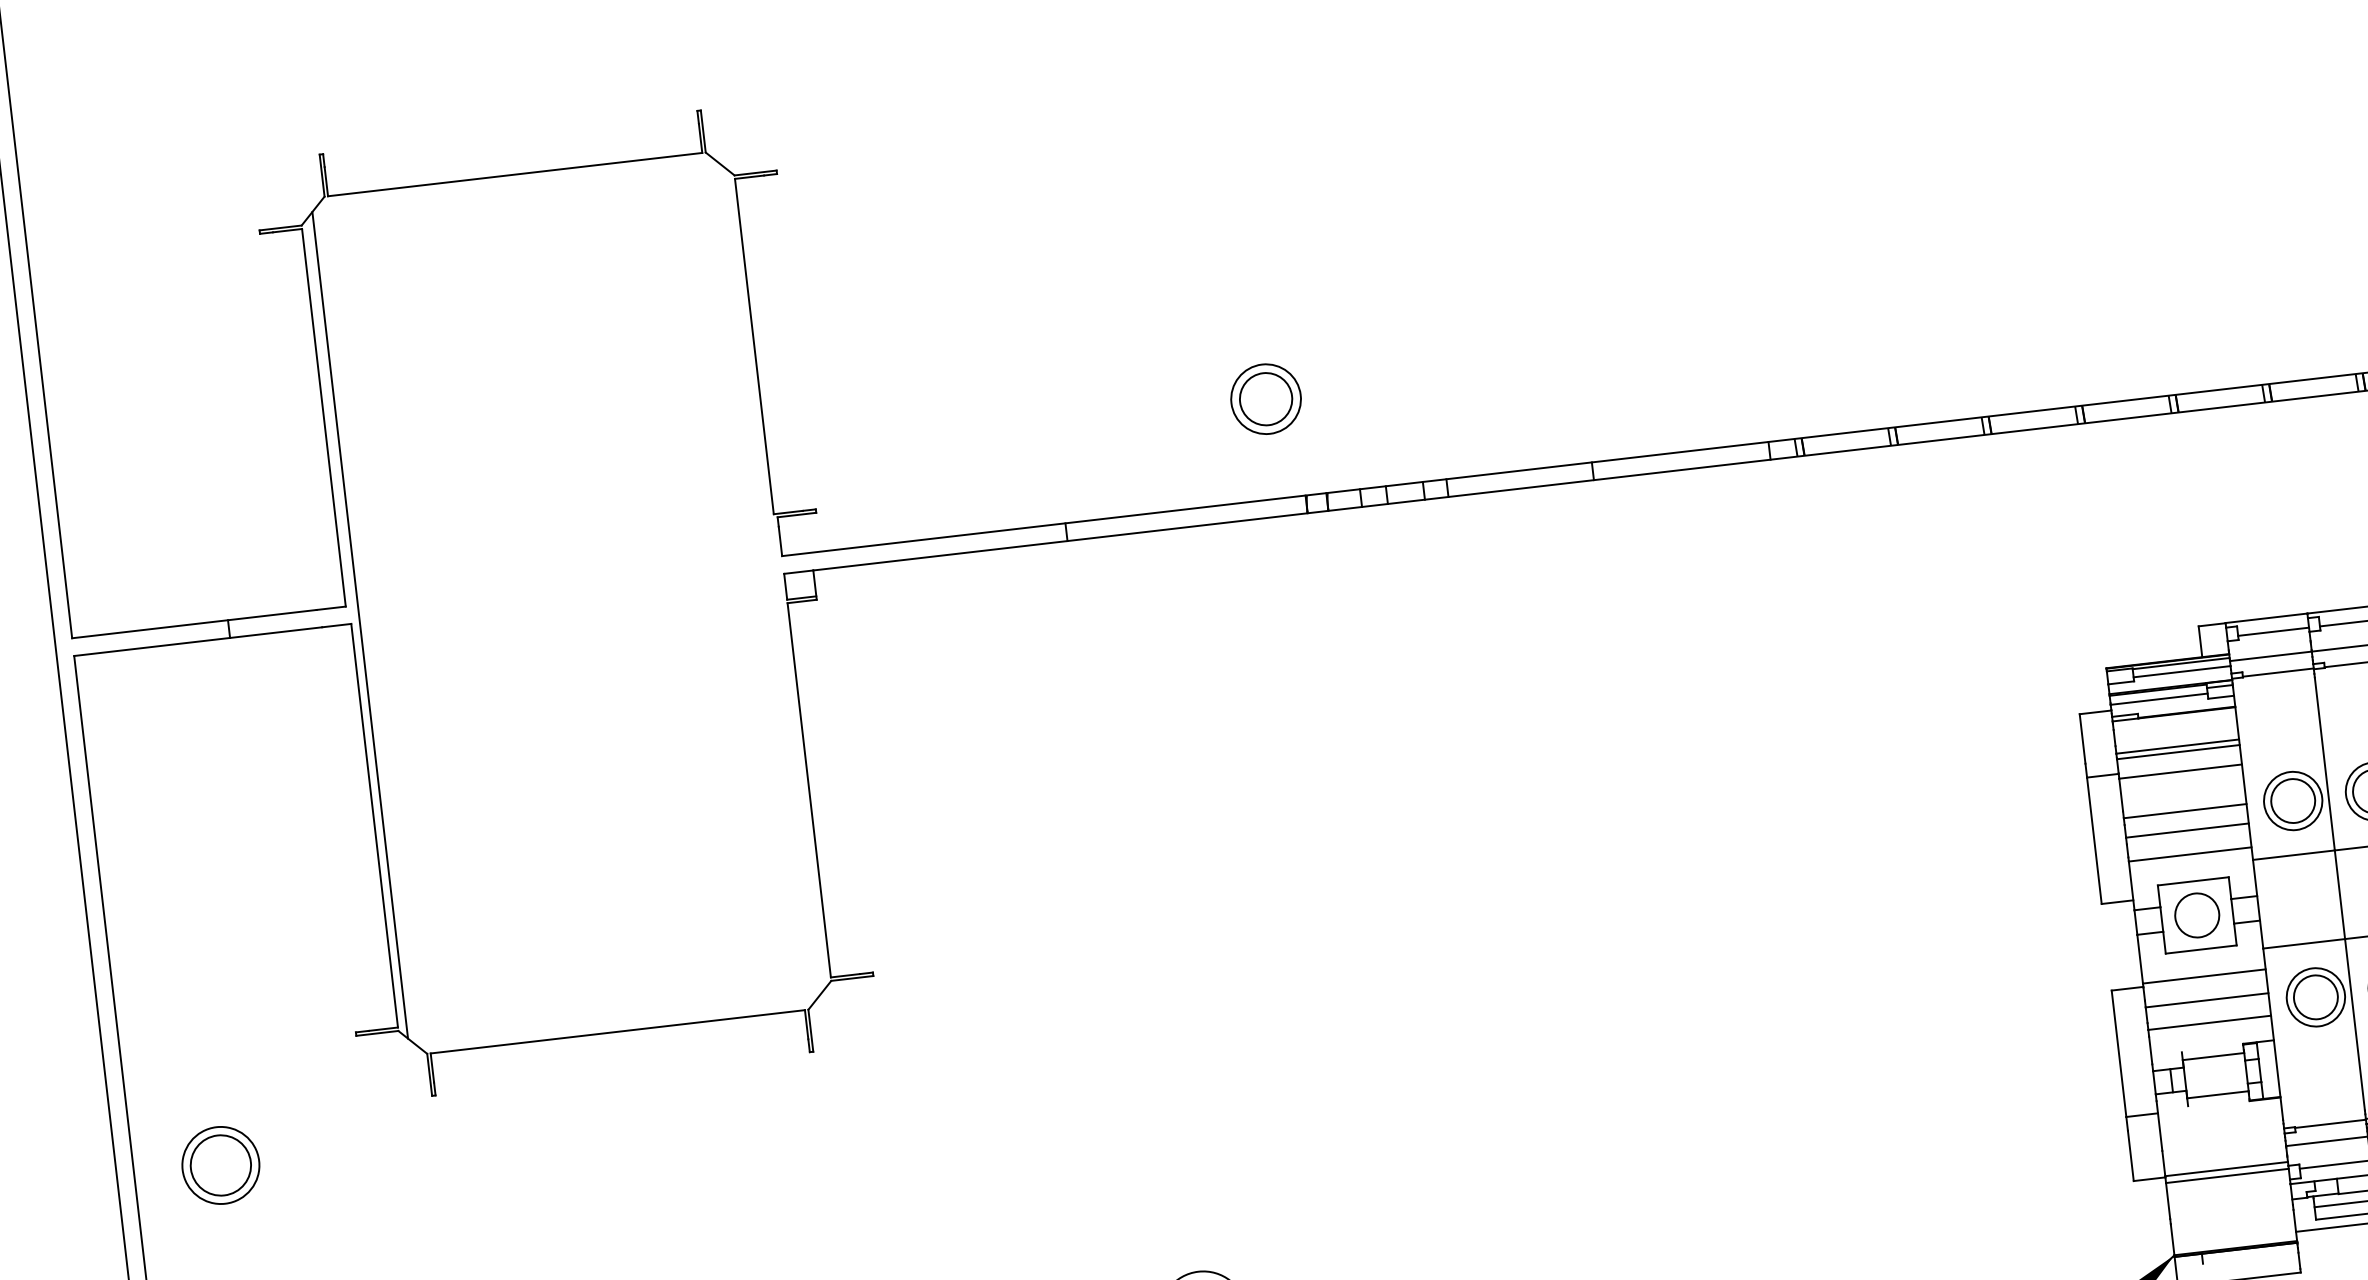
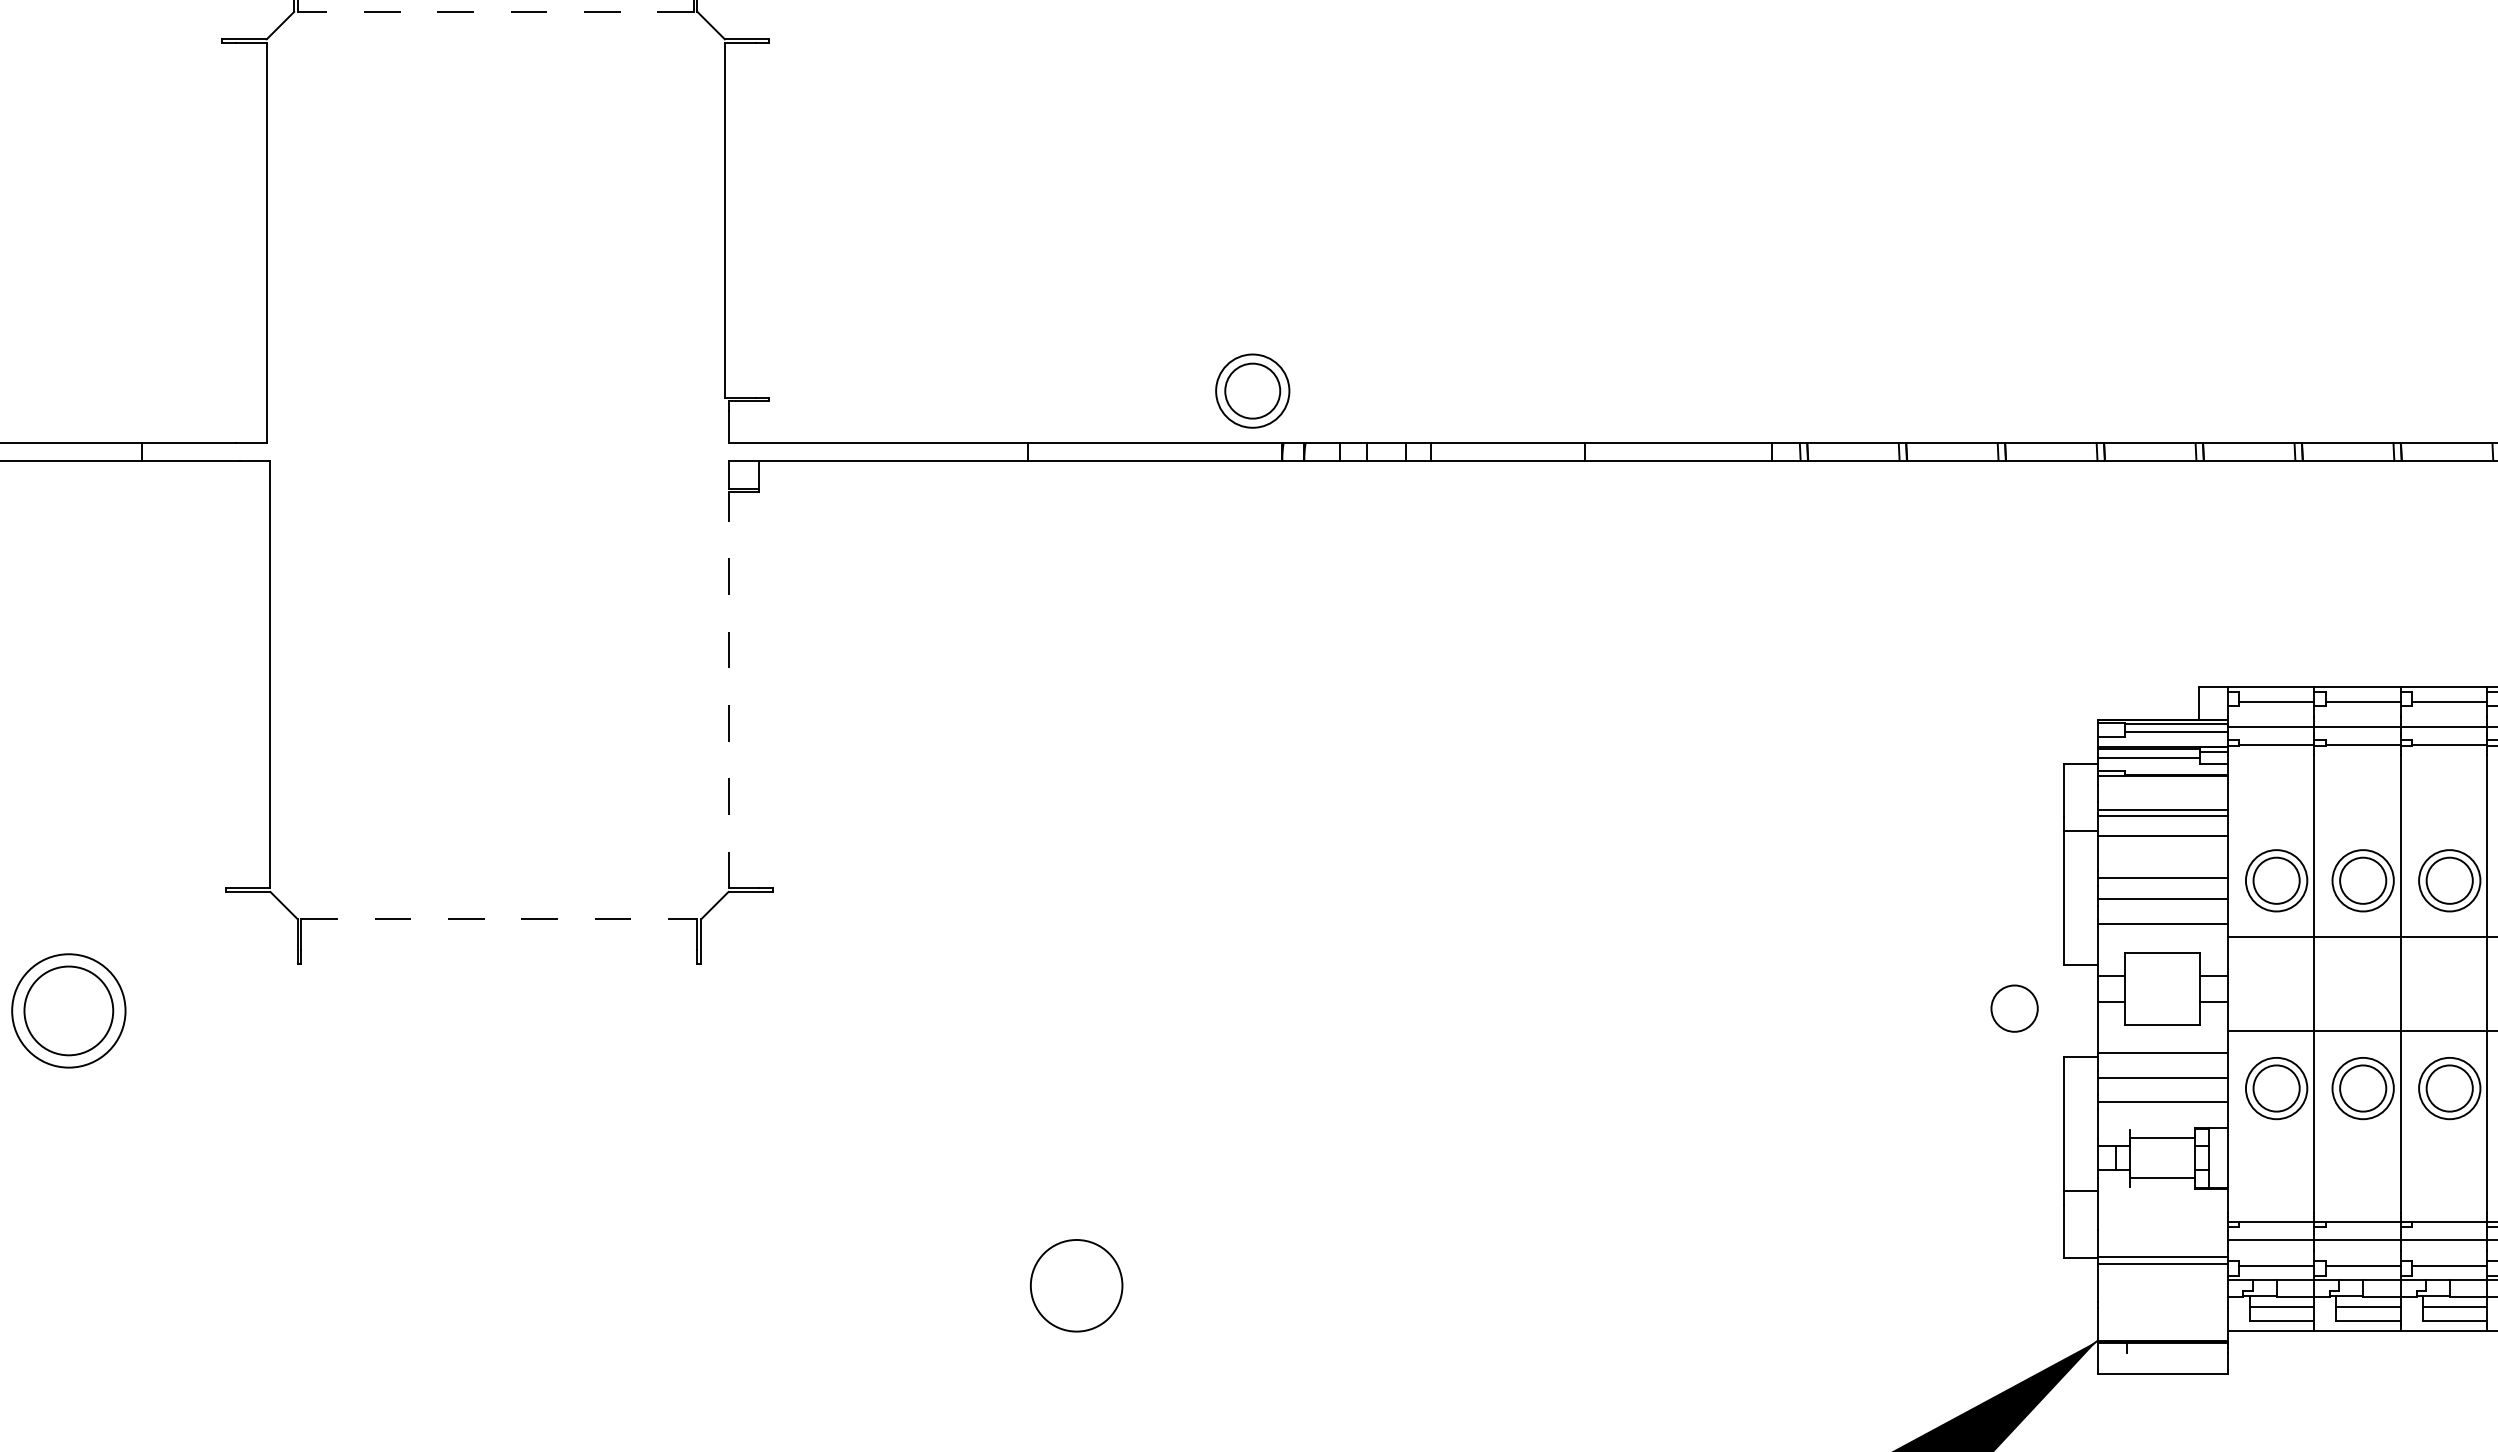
line: (514, 174) -> (495, 11), solid -> dashed
part: (1265, 398) -> (1252, 390), moved
line: (360, 625) -> (279, 463), removed
line: (809, 790) -> (728, 690), solid -> dashed
circle: (2197, 915) -> (2014, 1008), moved
line: (617, 1031) -> (499, 919), solid -> dashed
part: (220, 1165) -> (68, 1010), size x1.4

